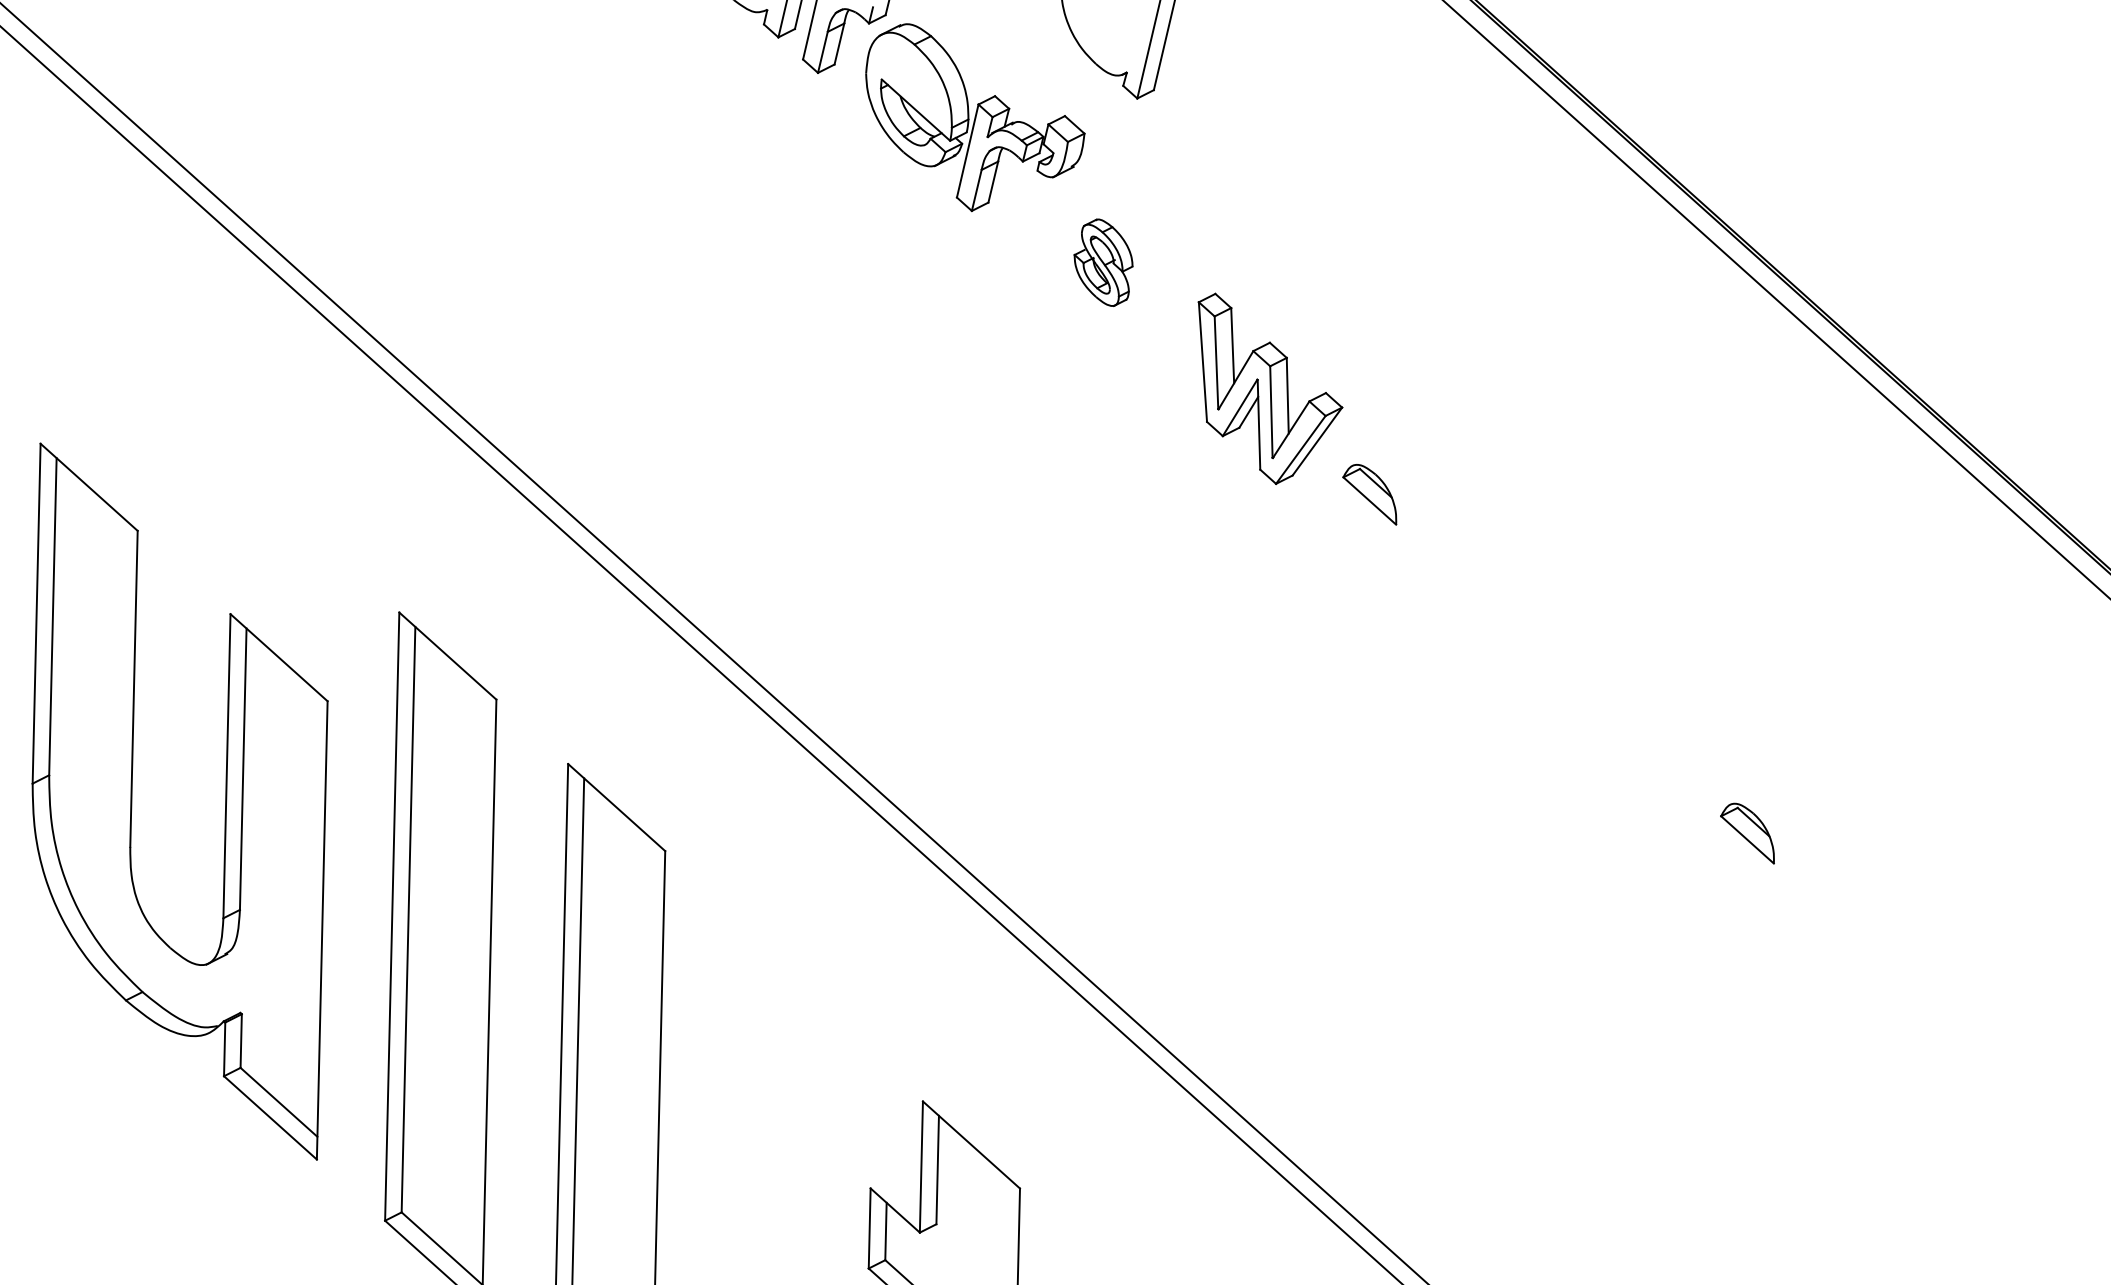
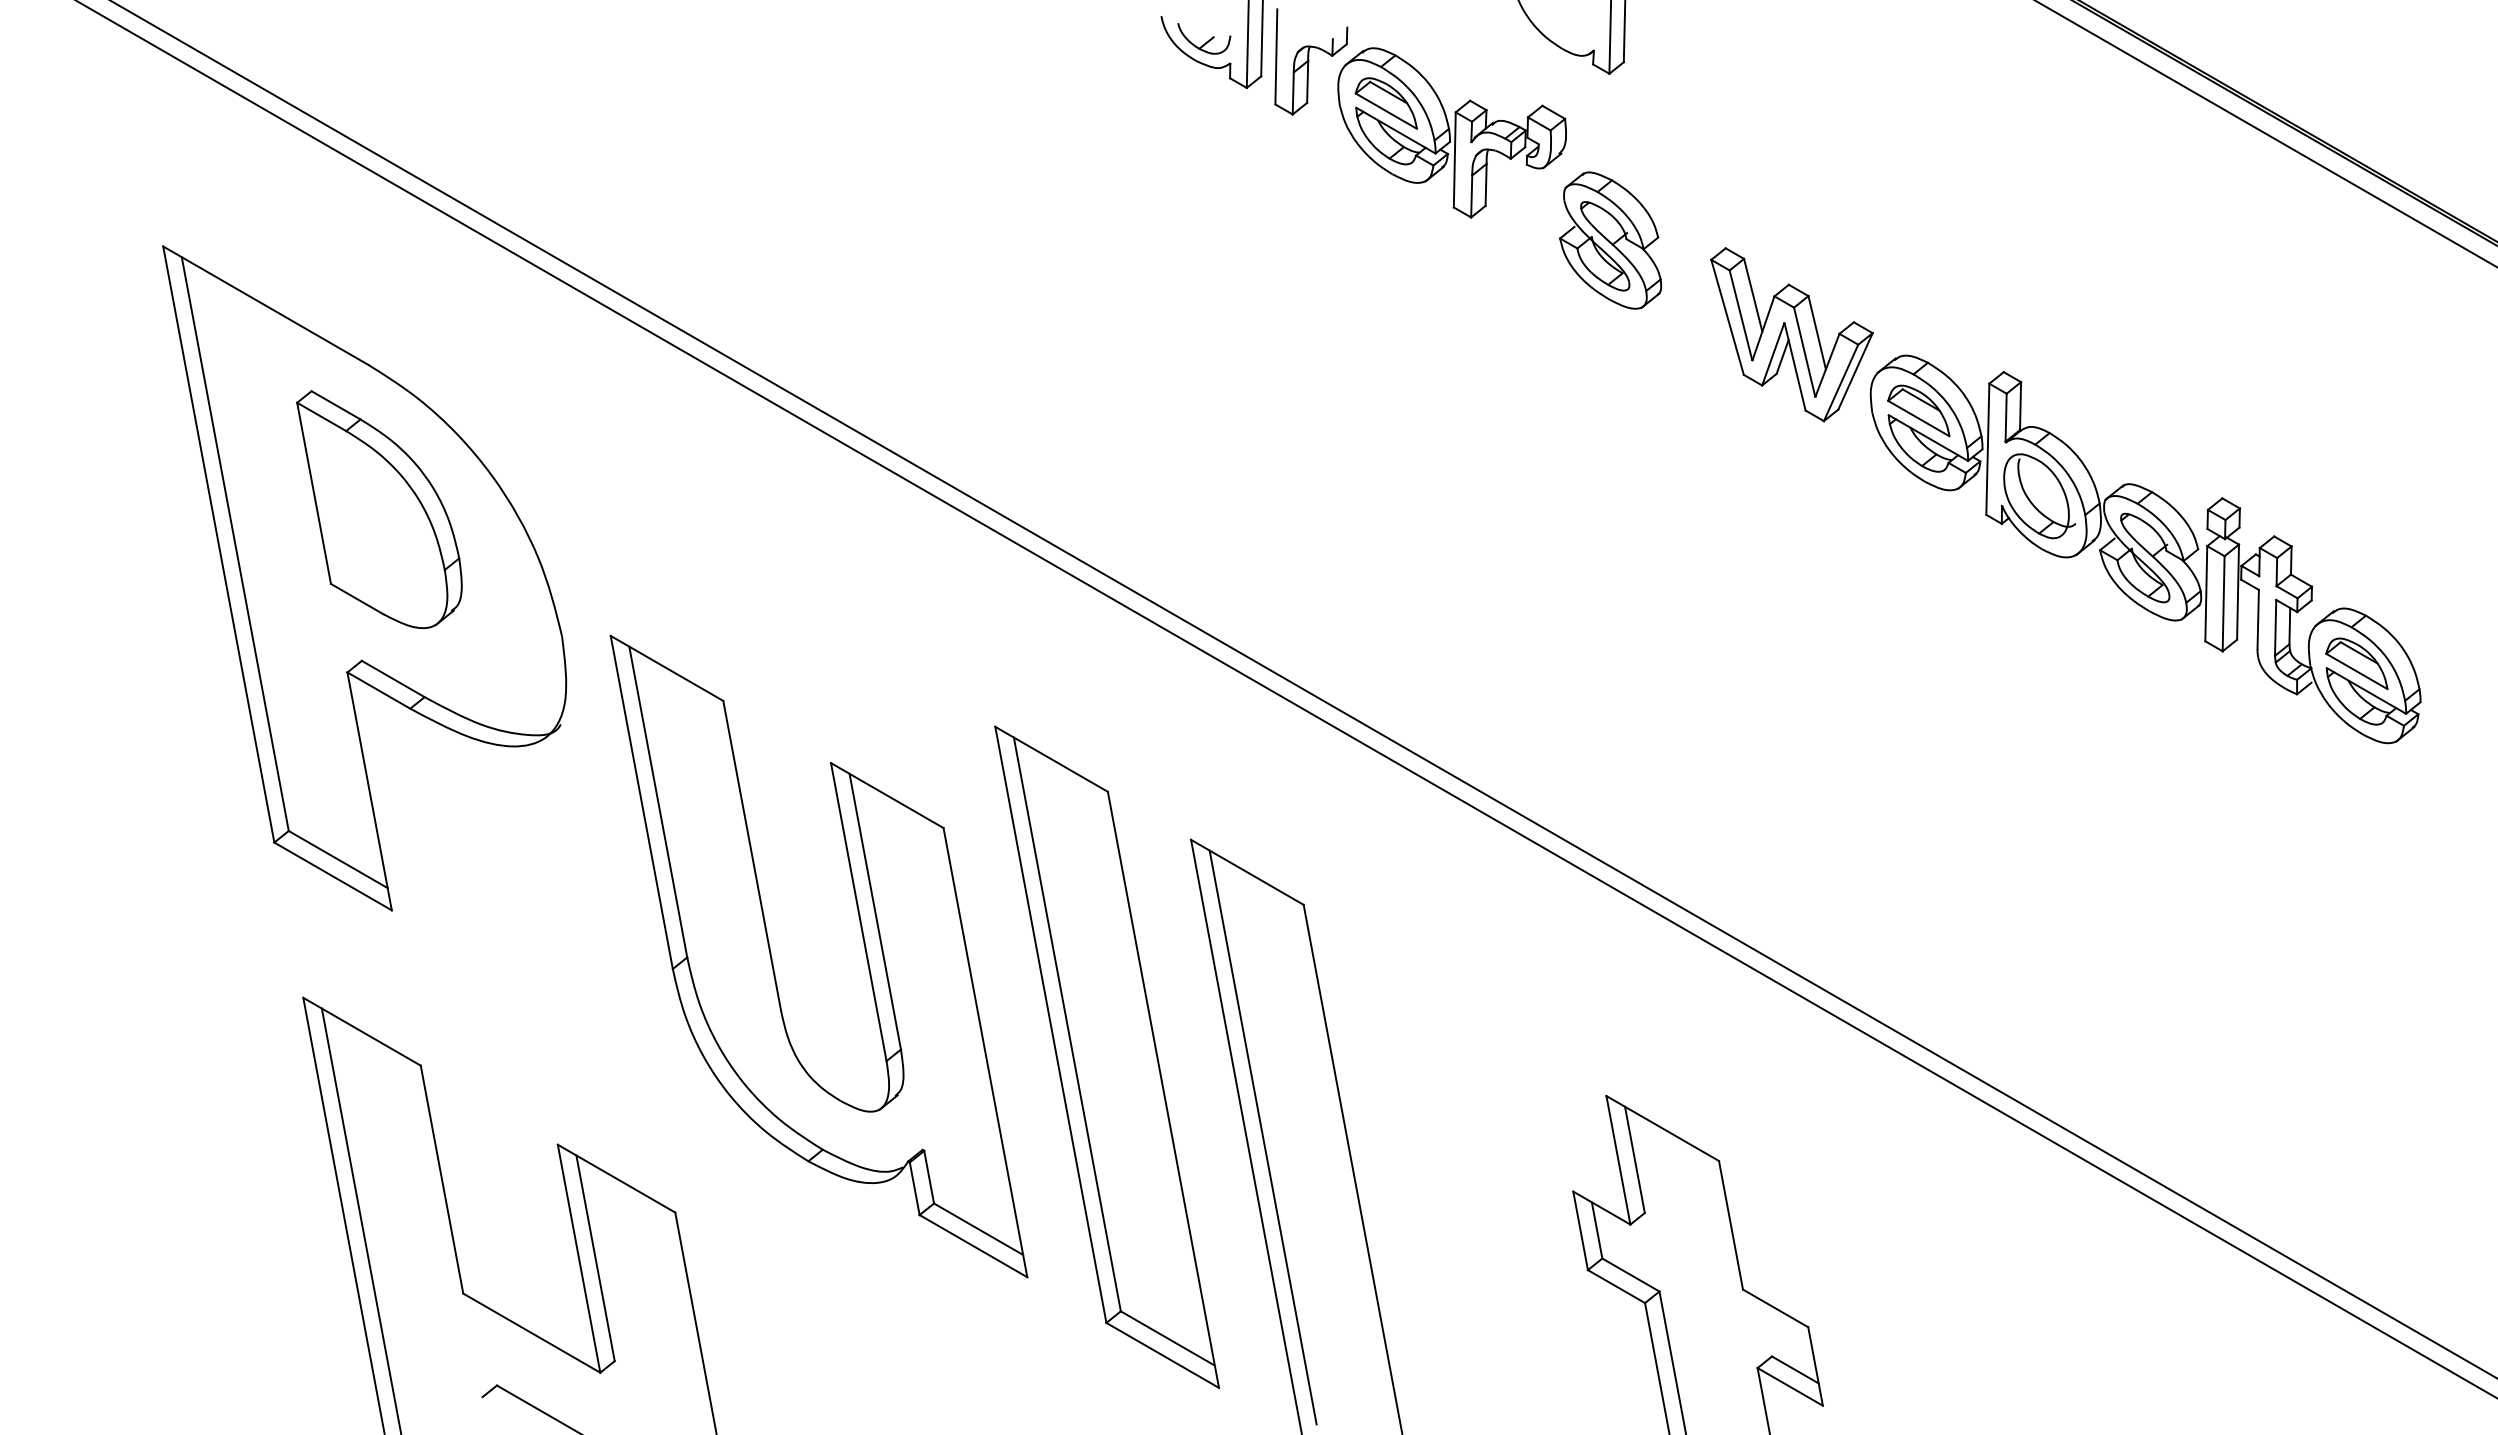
part: (911, 81) -> (1385, 103), added
part: (1103, 262) -> (1610, 240), size x1.67
part: (1565, 676) -> (2145, 549), added

